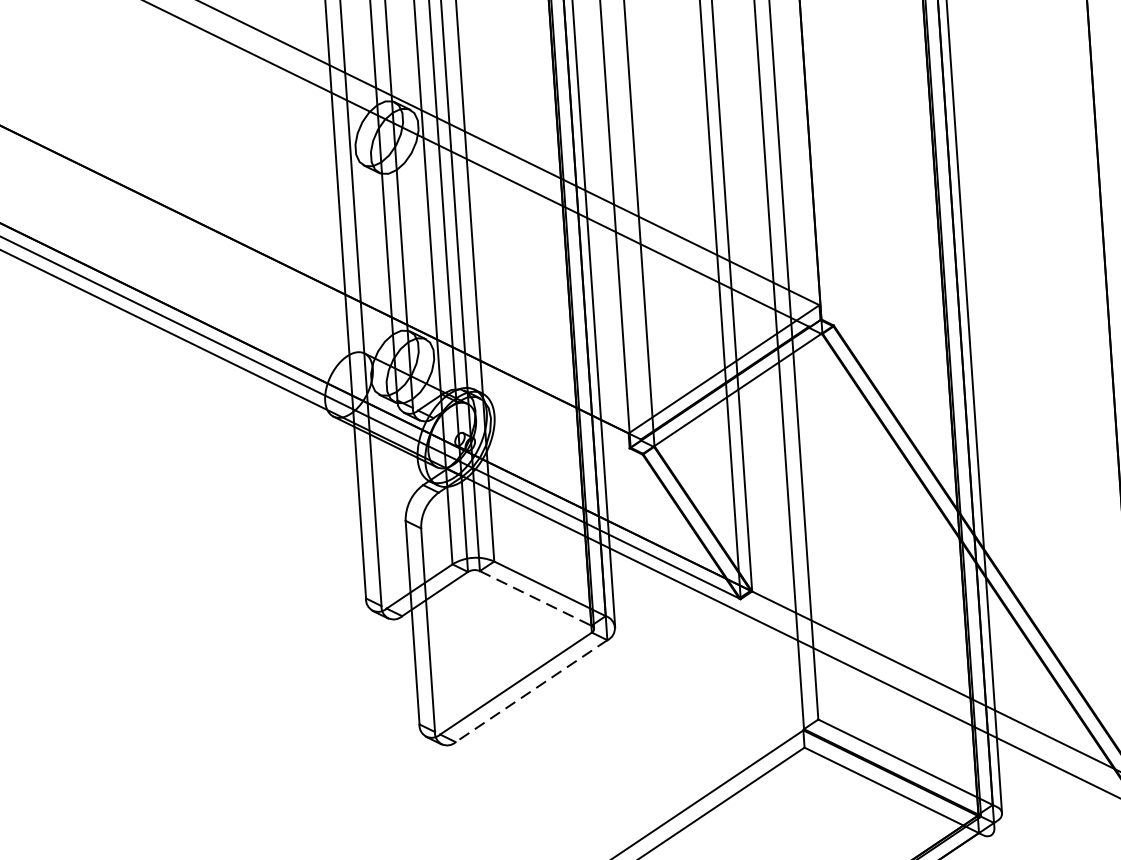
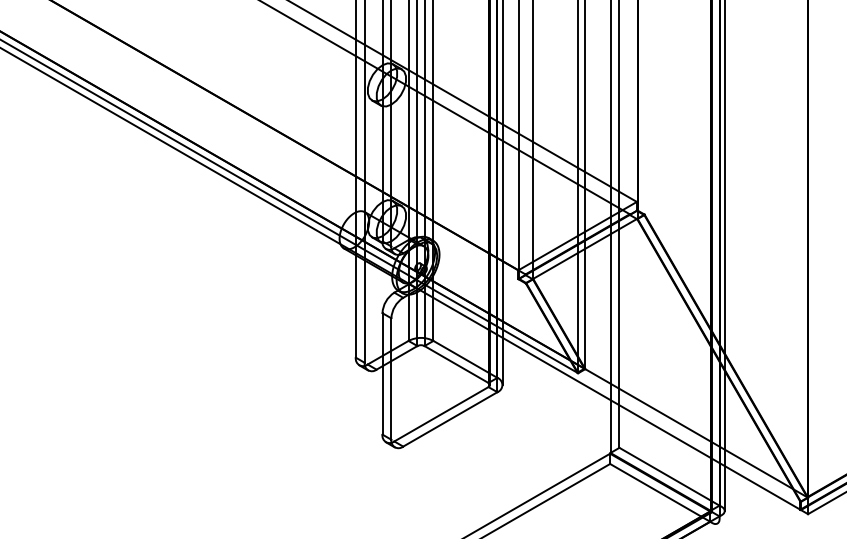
line: (535, 598) -> (456, 364), dashed -> solid
line: (530, 691) -> (449, 419), dashed -> solid

